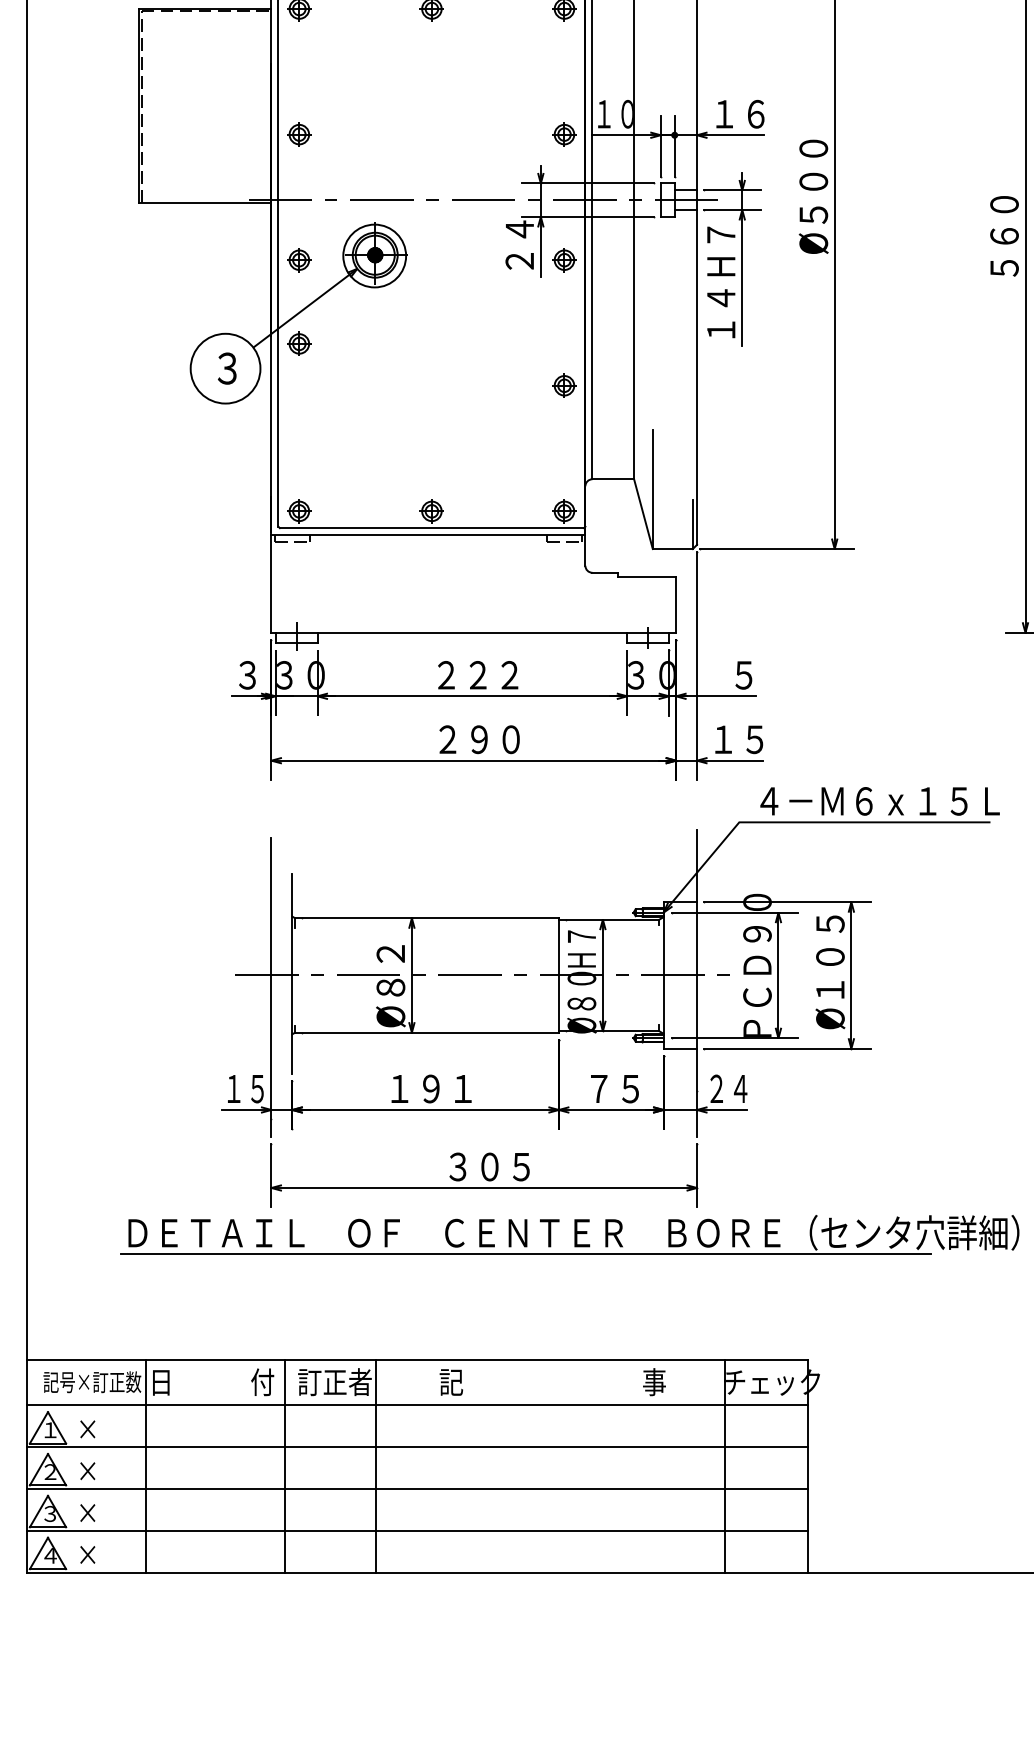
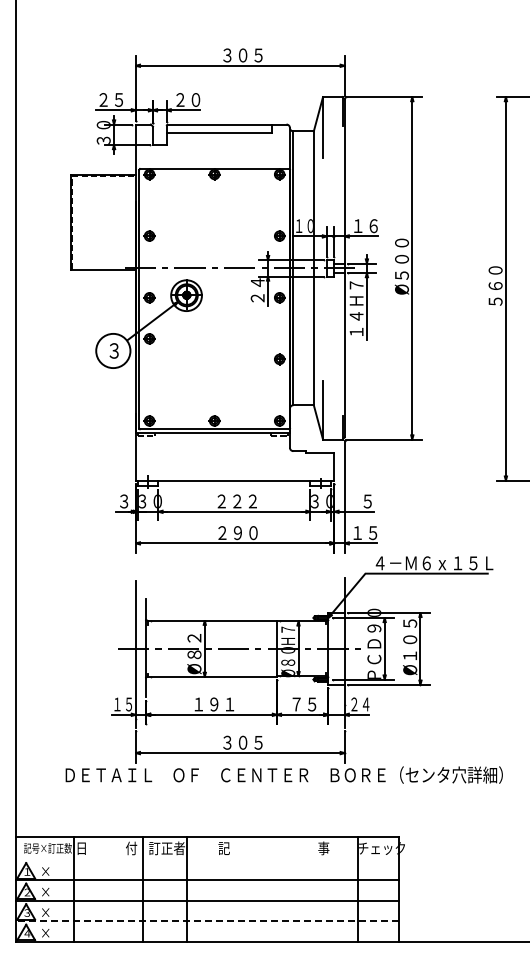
line: (525, 1254) -> (260, 785), removed
line: (417, 1404) -> (207, 859), removed
line: (417, 1531) -> (207, 921), solid -> dashed

